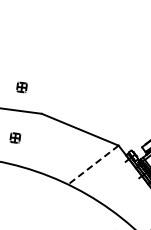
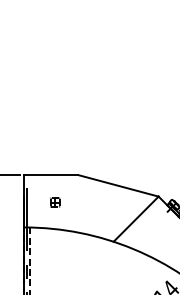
part: (22, 87) -> (55, 151), removed
line: (93, 165) -> (136, 219), dashed -> solid

